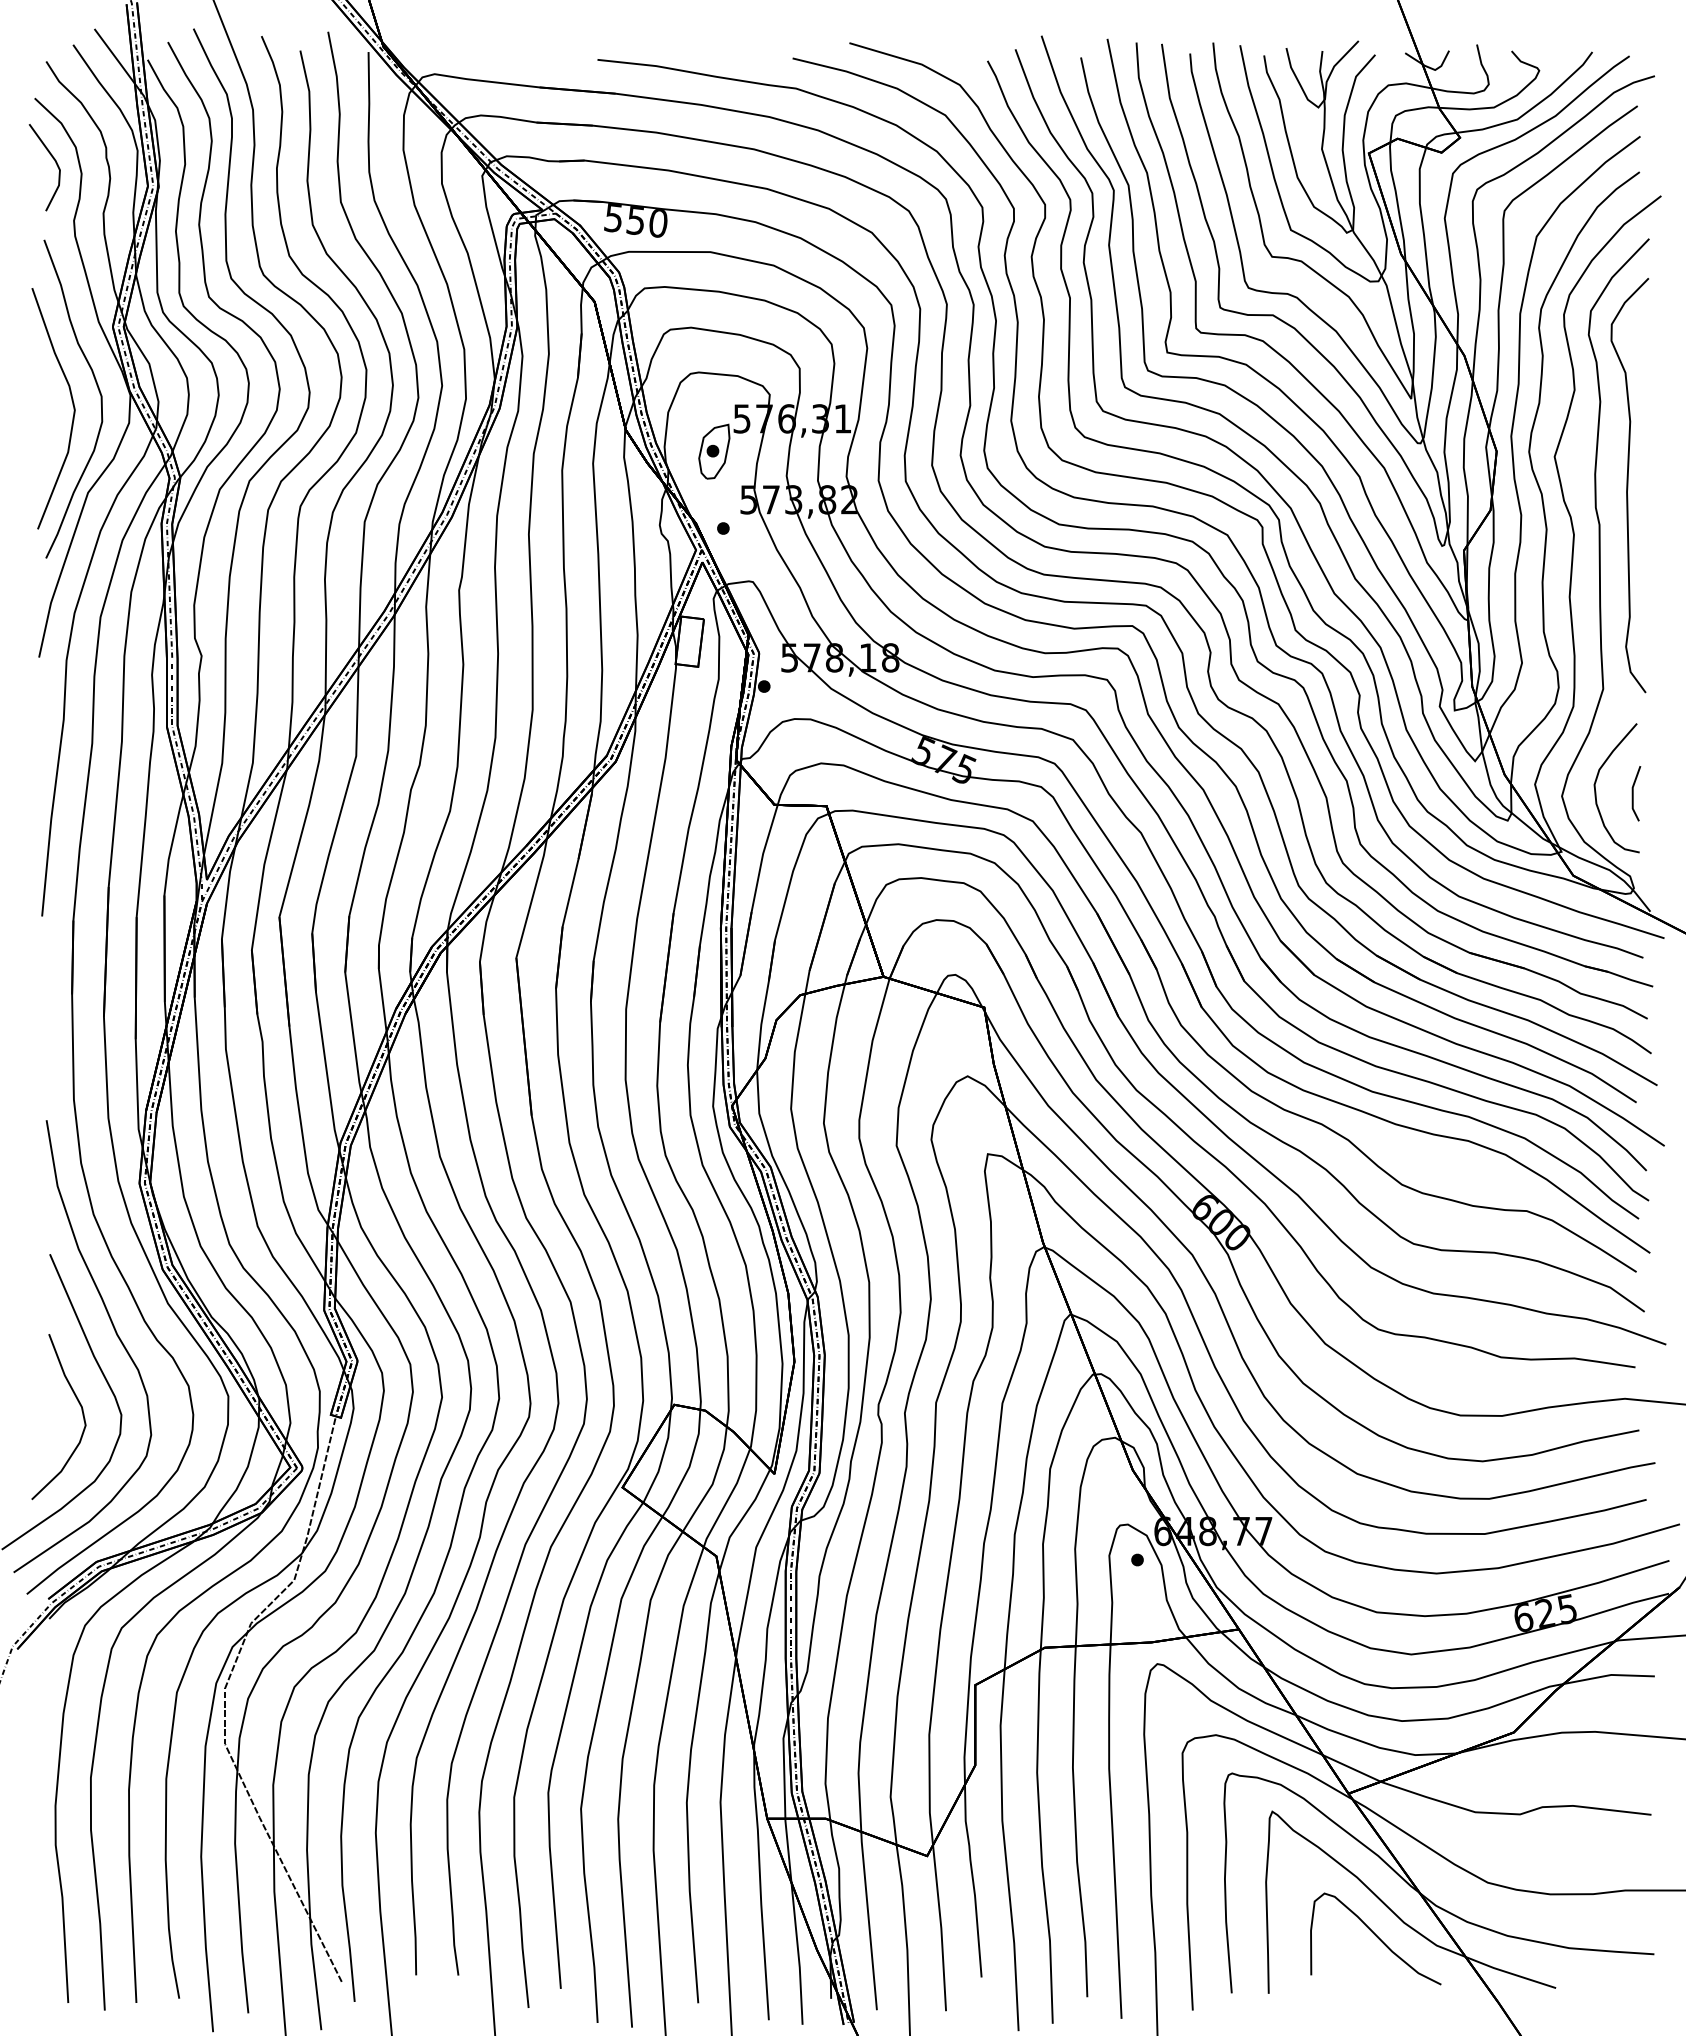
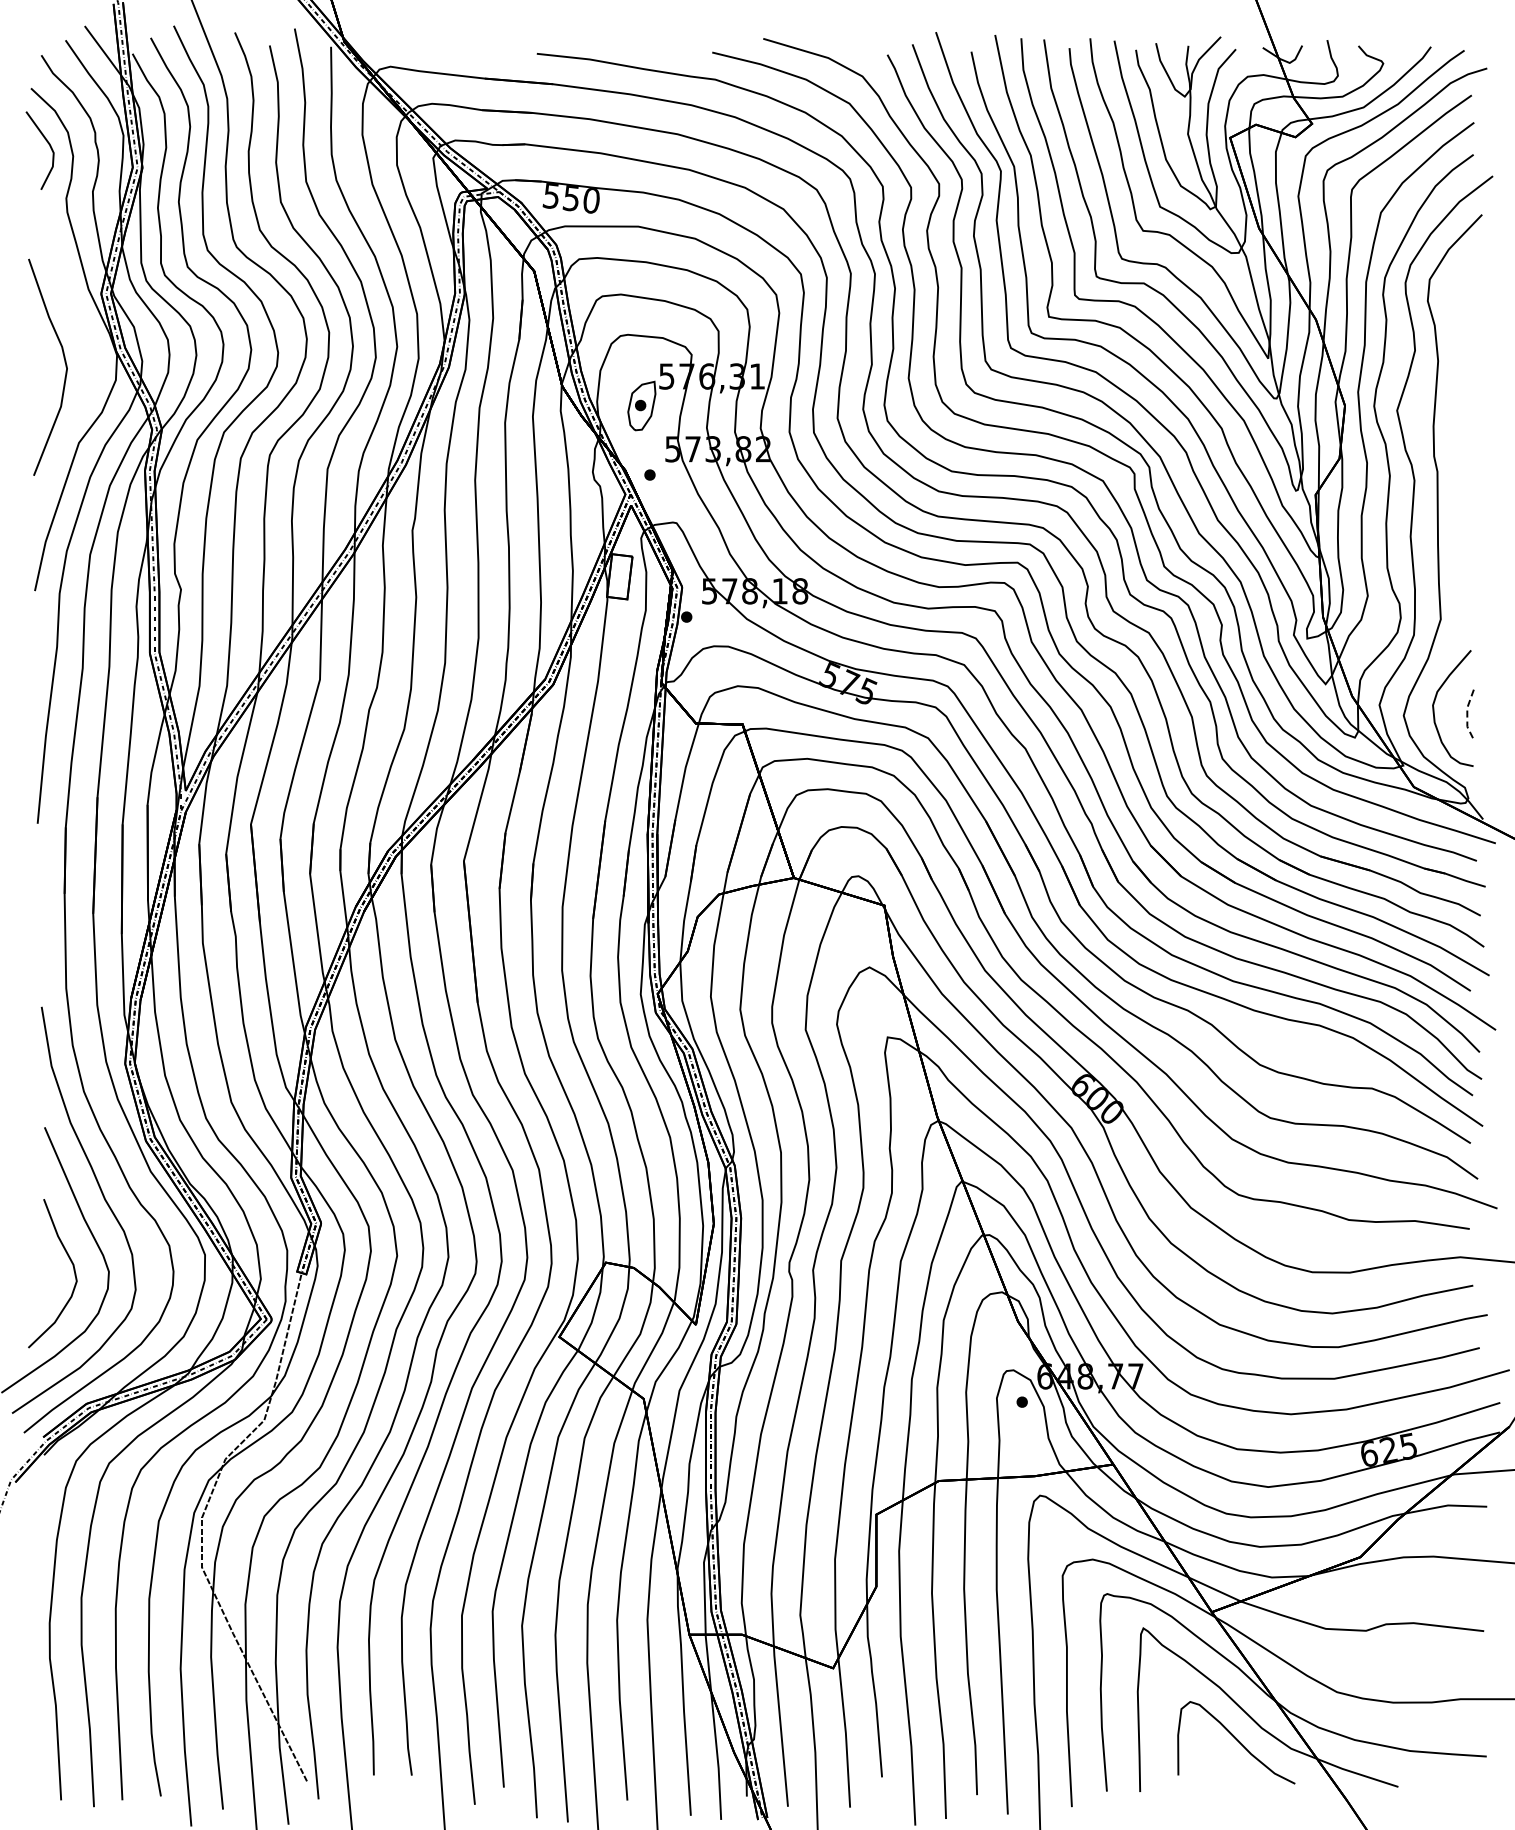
curve: (97, 388) -> (87, 349), removed
curve: (1628, 485) -> (1463, 436), removed
line: (1632, 792) -> (1467, 712), solid -> dashed

